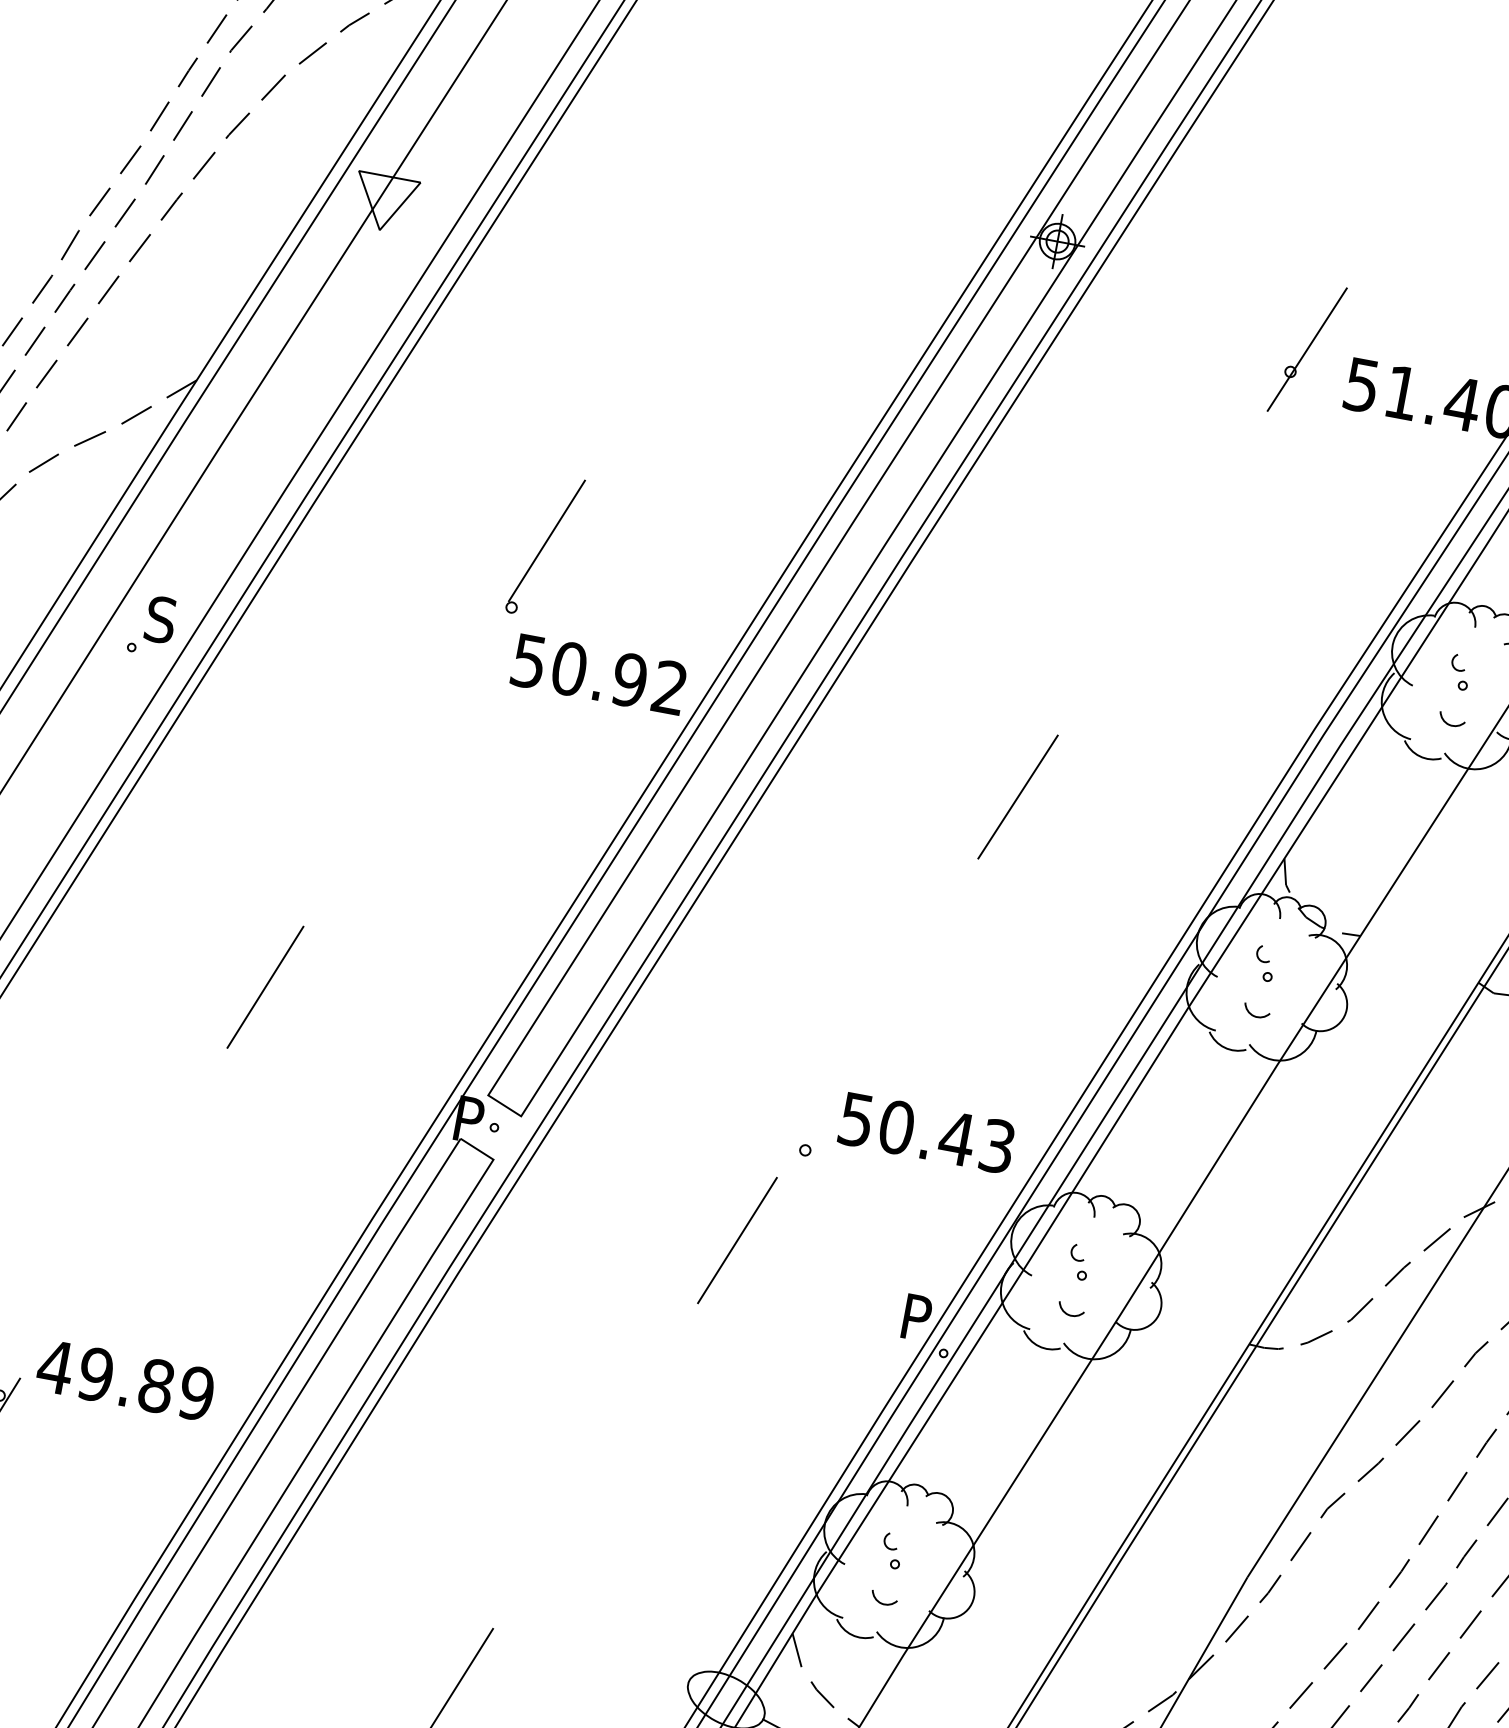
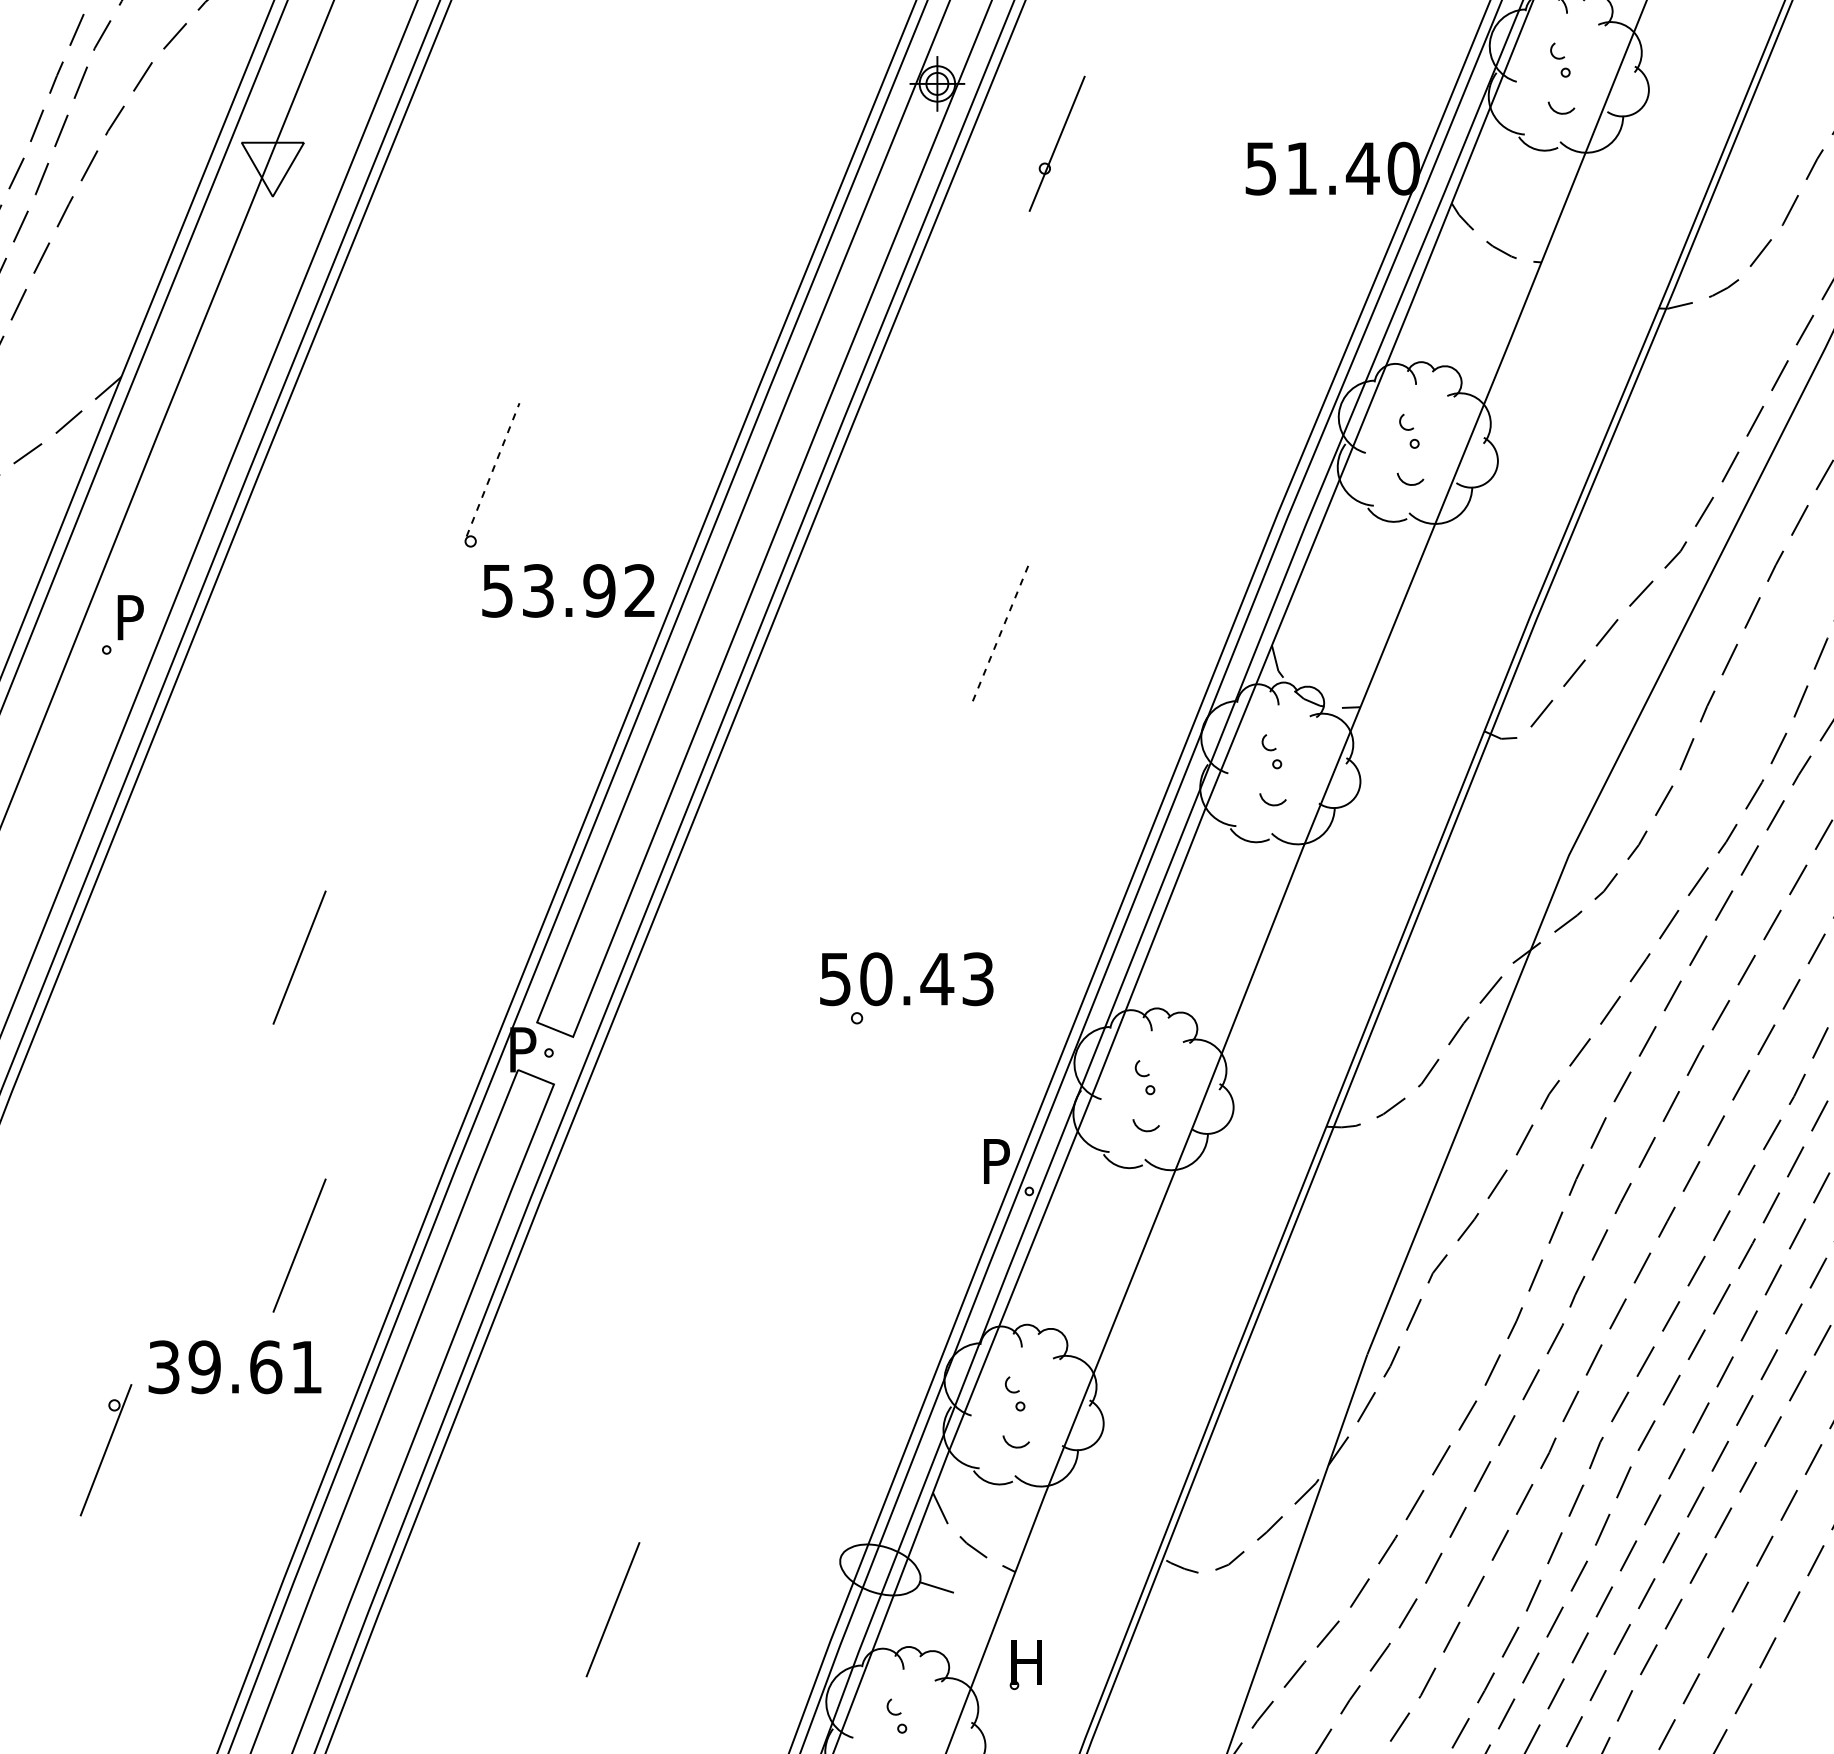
part: (1306, 349) -> (1056, 143), moved
line: (547, 540) -> (493, 469), solid -> dashed
text: (161, 619) -> (130, 617), S -> P
text: (569, 668) -> (538, 590), 50.92 -> 53.92
line: (1018, 797) -> (1000, 634), solid -> dashed
text: (926, 1133) -> (906, 979), moved
line: (737, 1240) -> (807, 1118), removed
line: (212, 1271) -> (299, 1245), added
text: (125, 1380) -> (234, 1367), 49.89 -> 39.61

